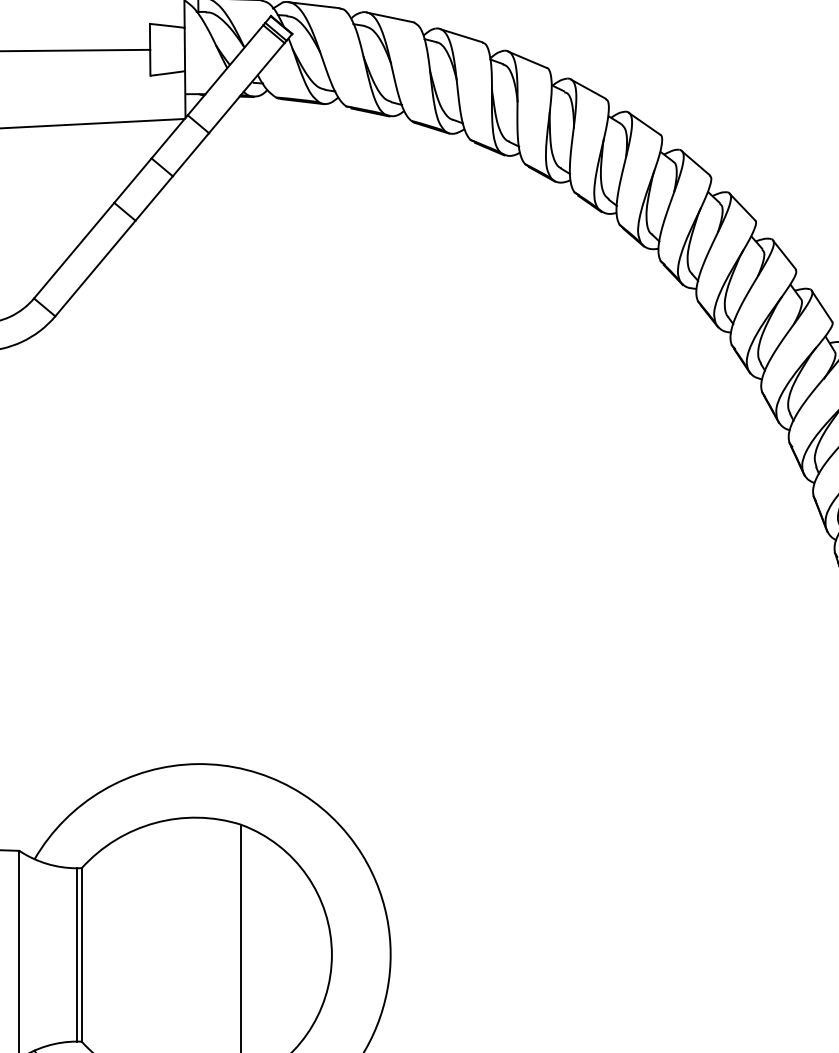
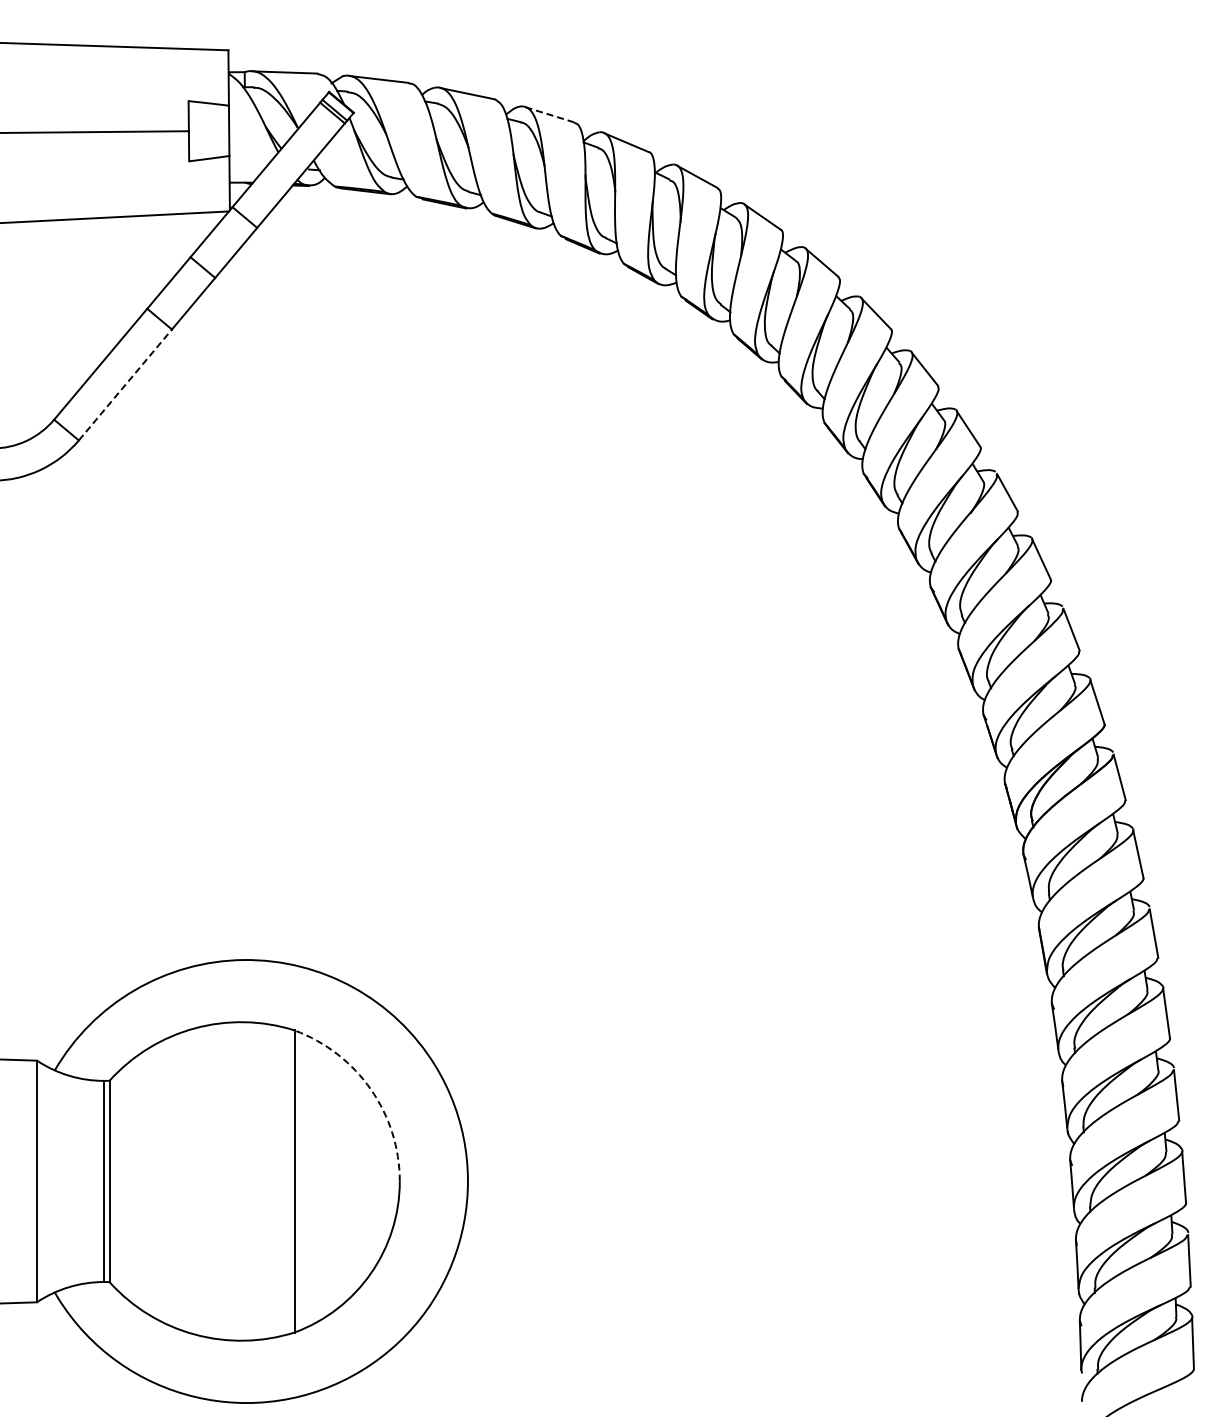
line: (460, 35) -> (549, 114), solid -> dashed
line: (95, 268) -> (125, 384), solid -> dashed
arc: (306, 875) -> (370, 1089), solid -> dashed

